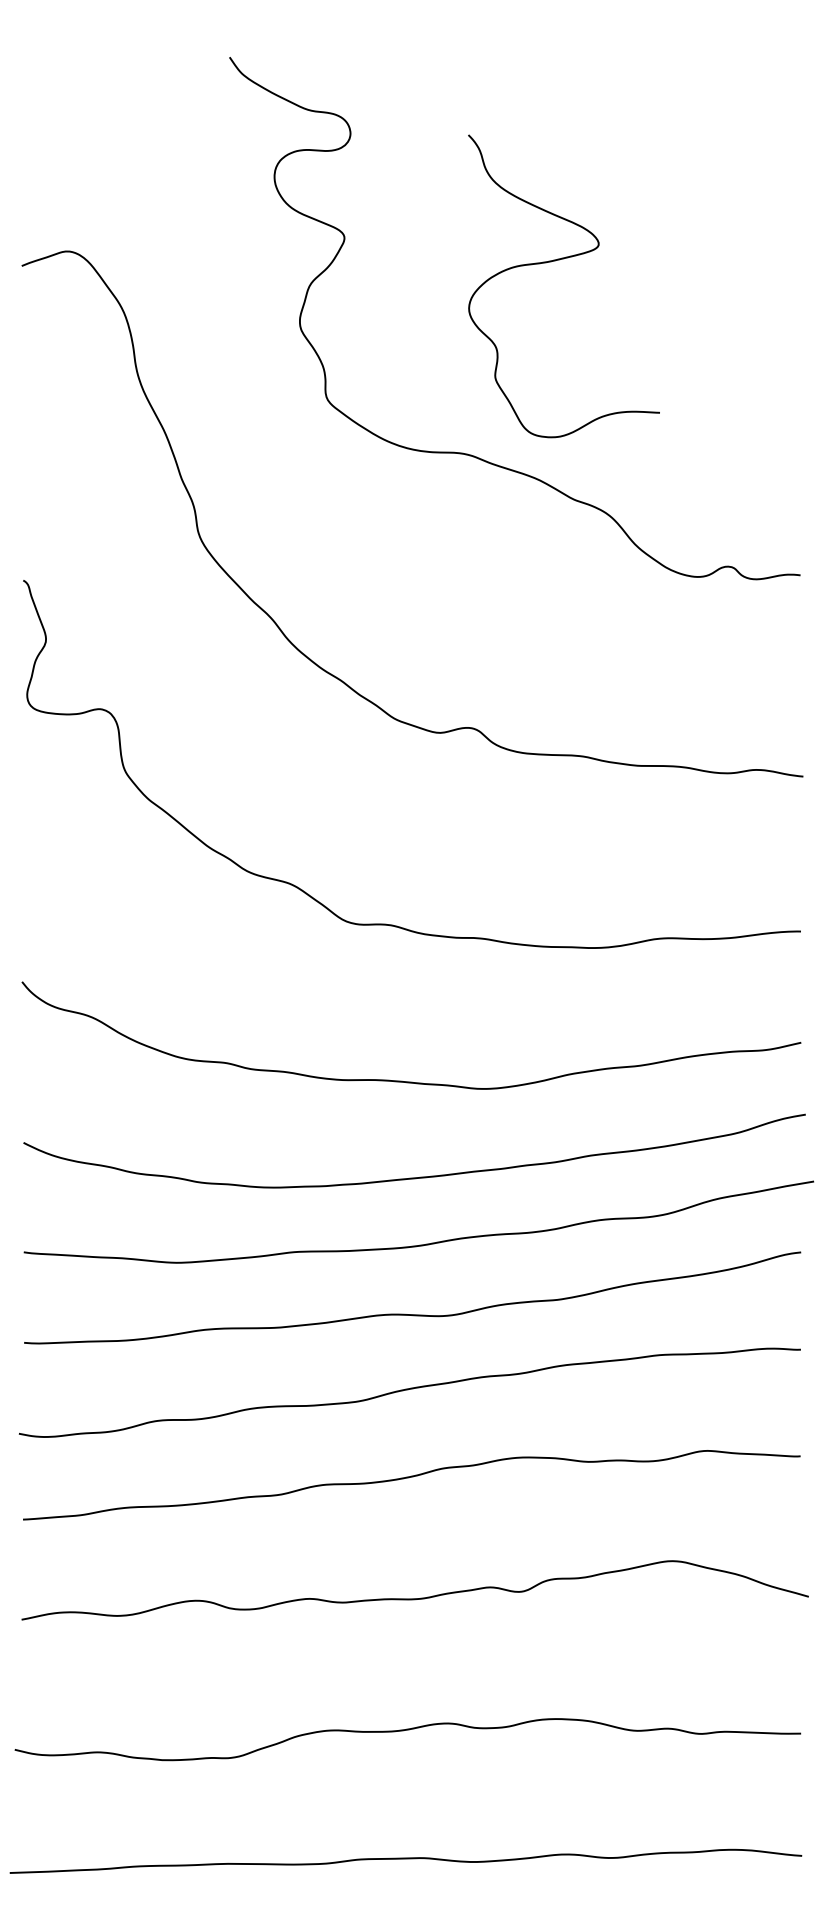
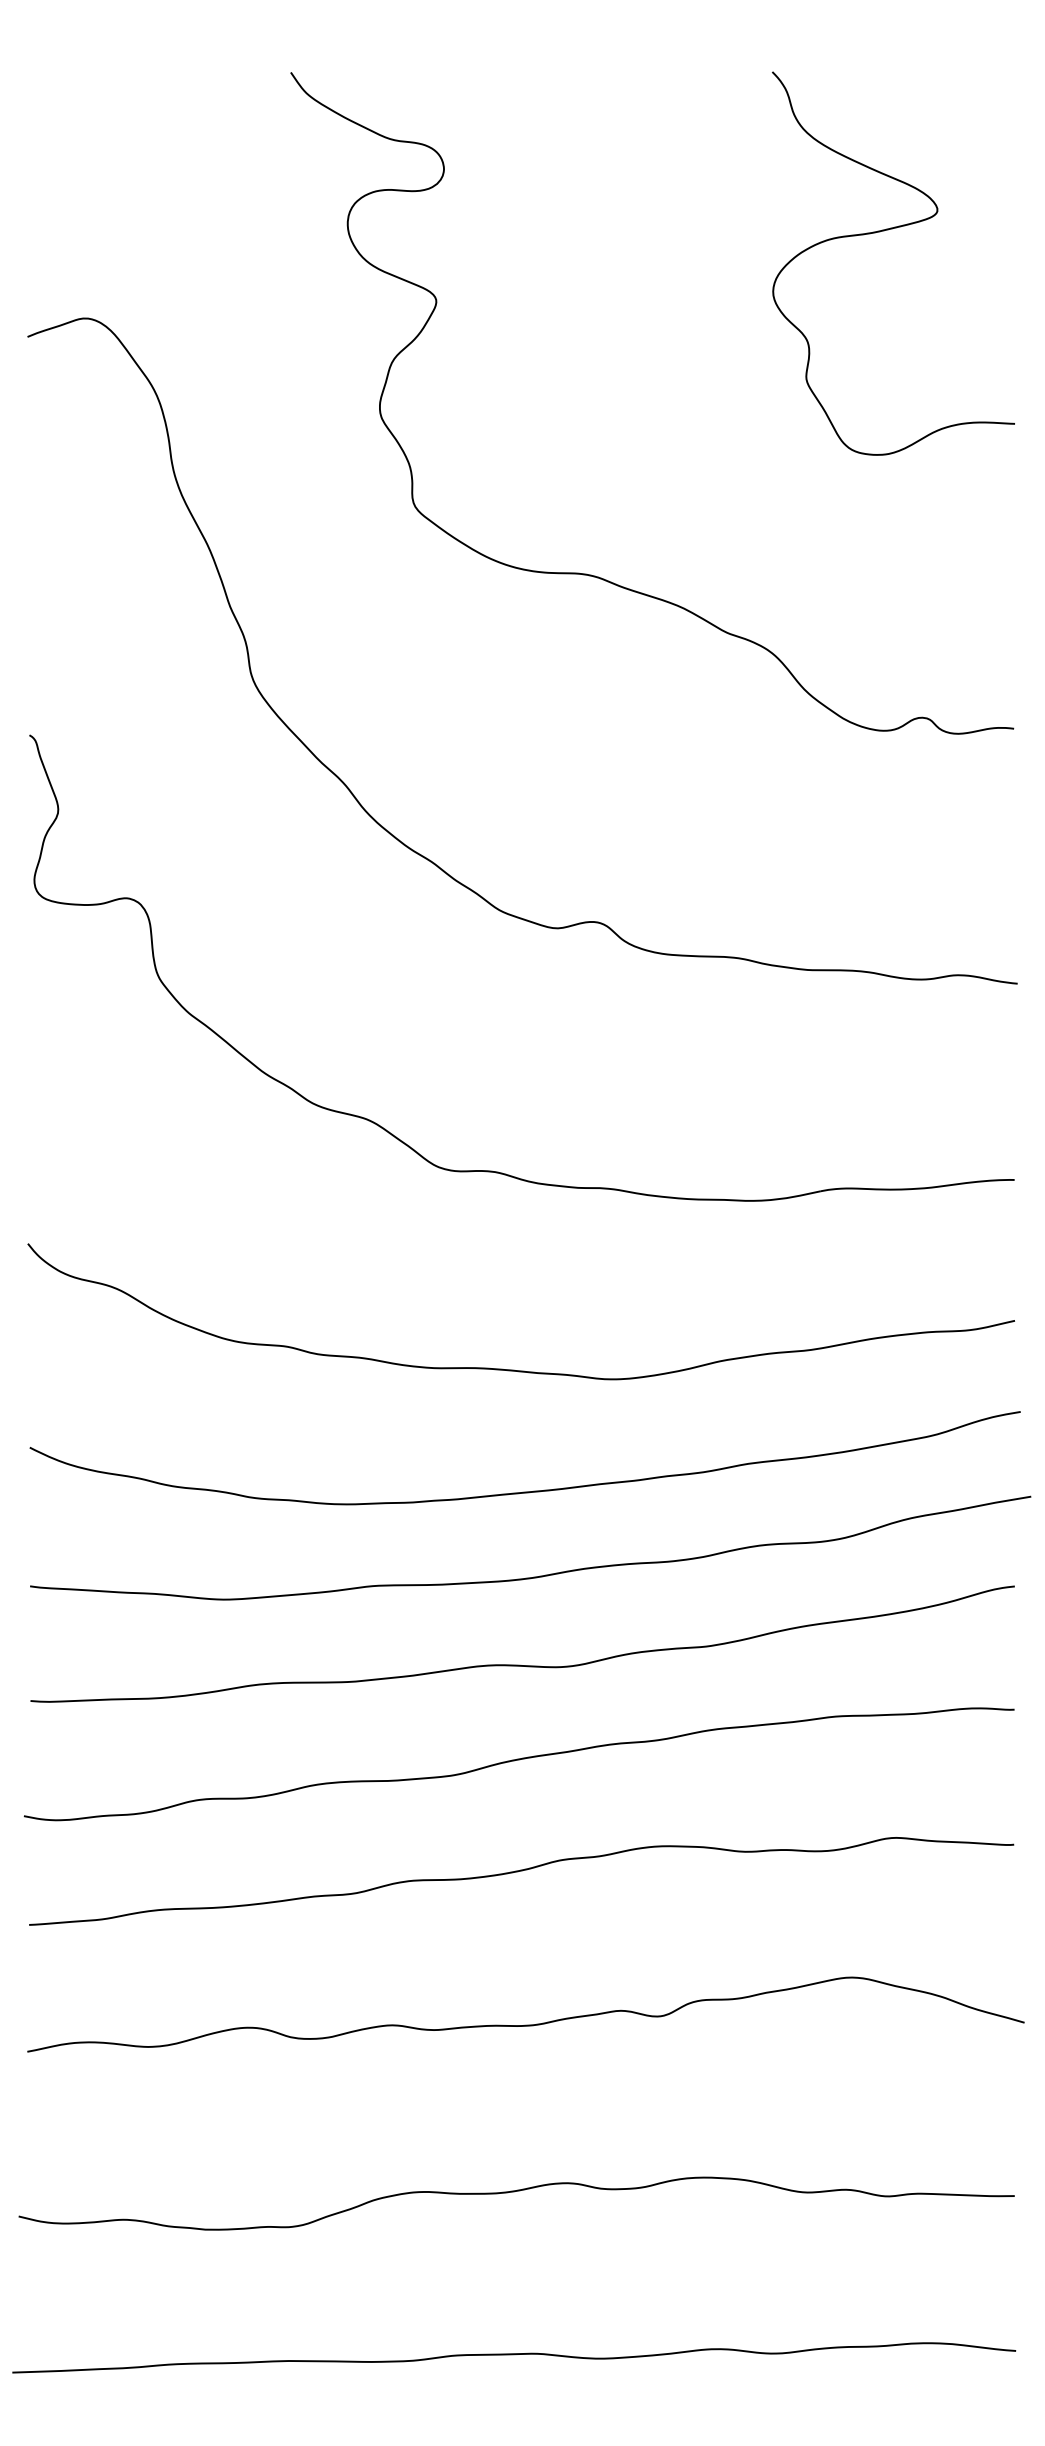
curve: (556, 260) -> (884, 231), moved

